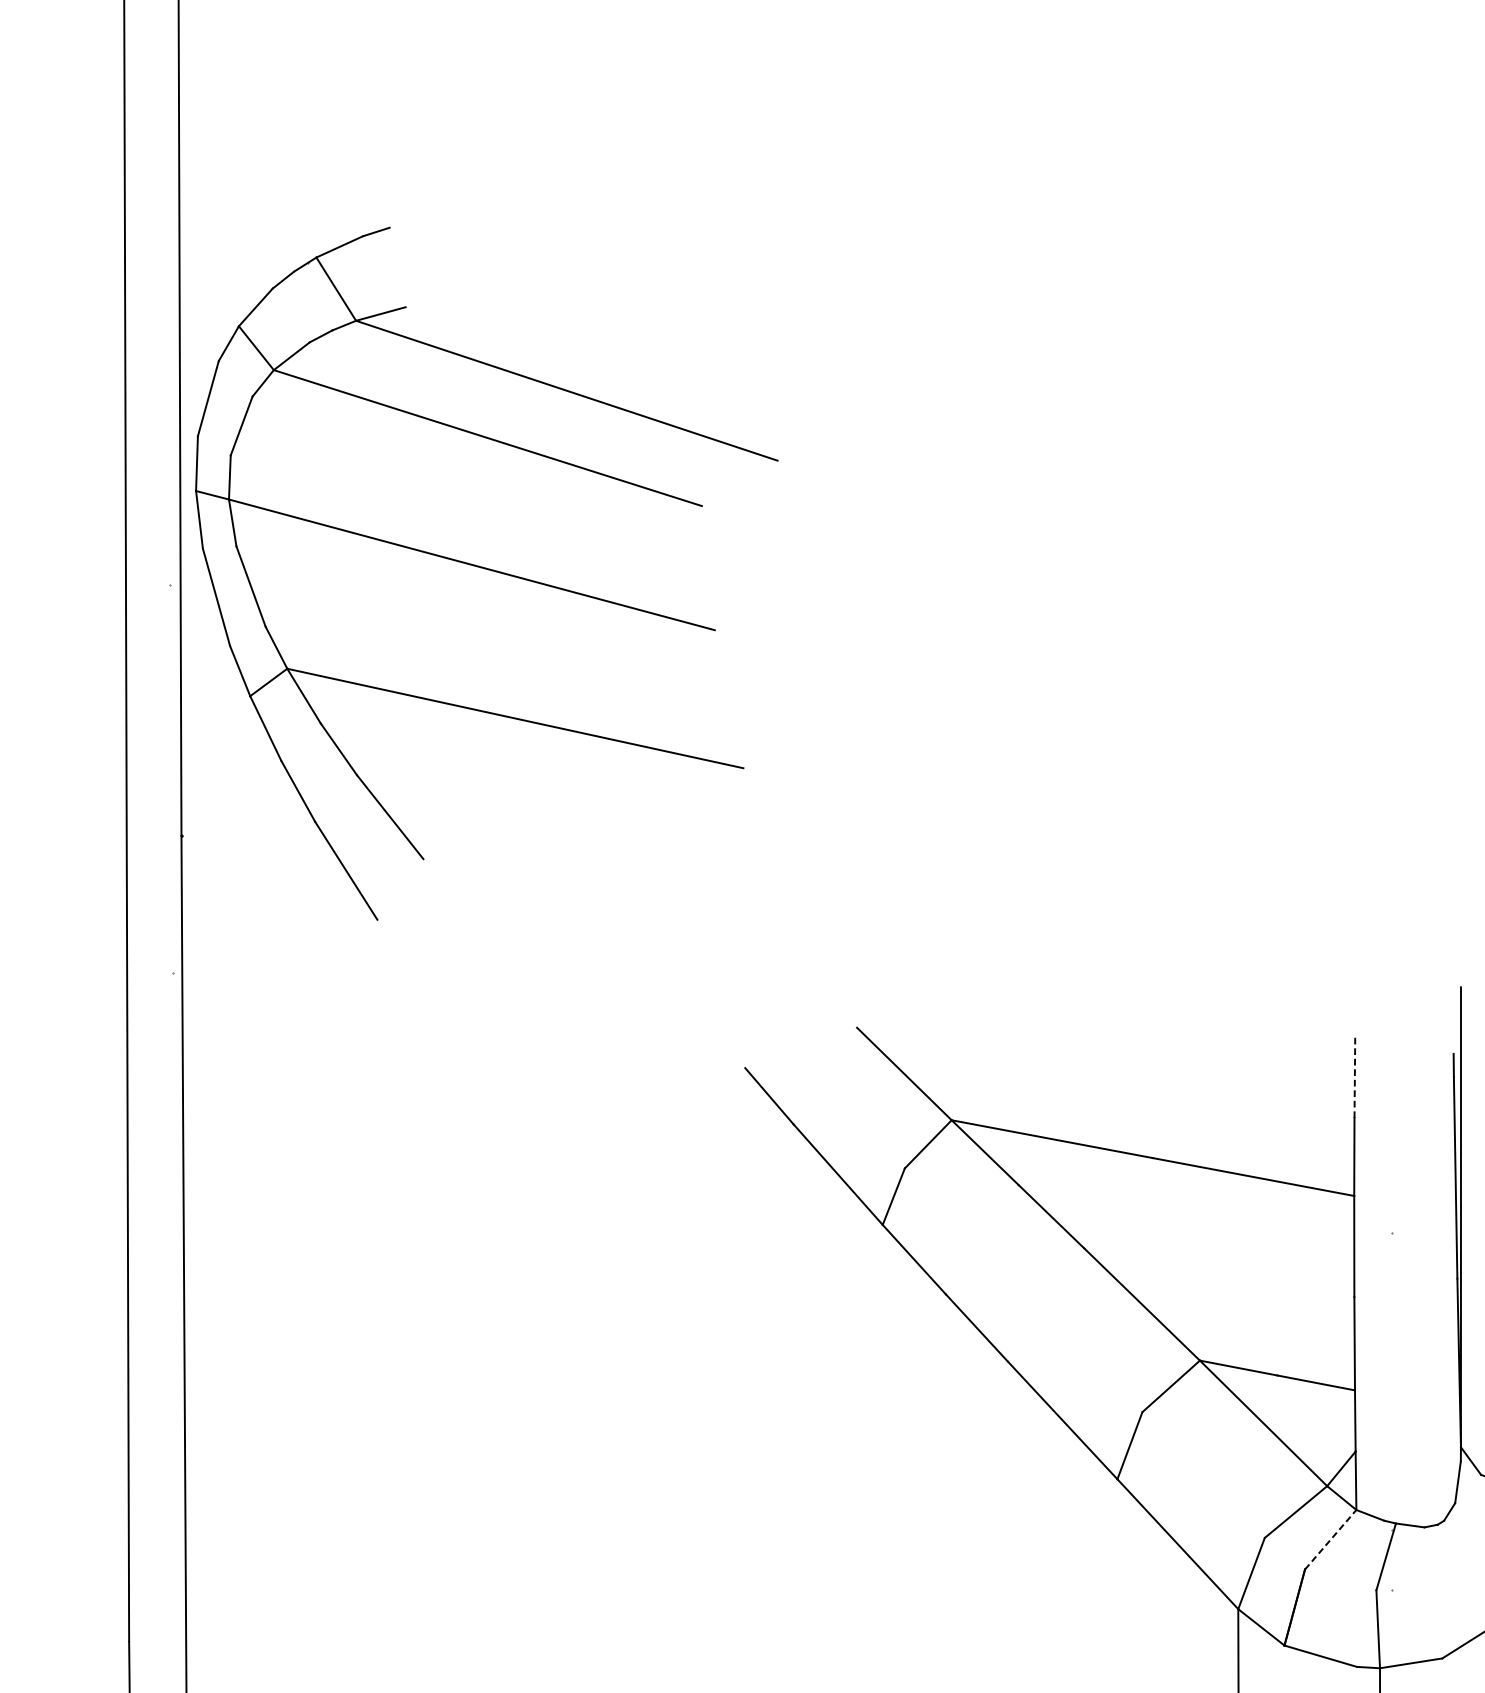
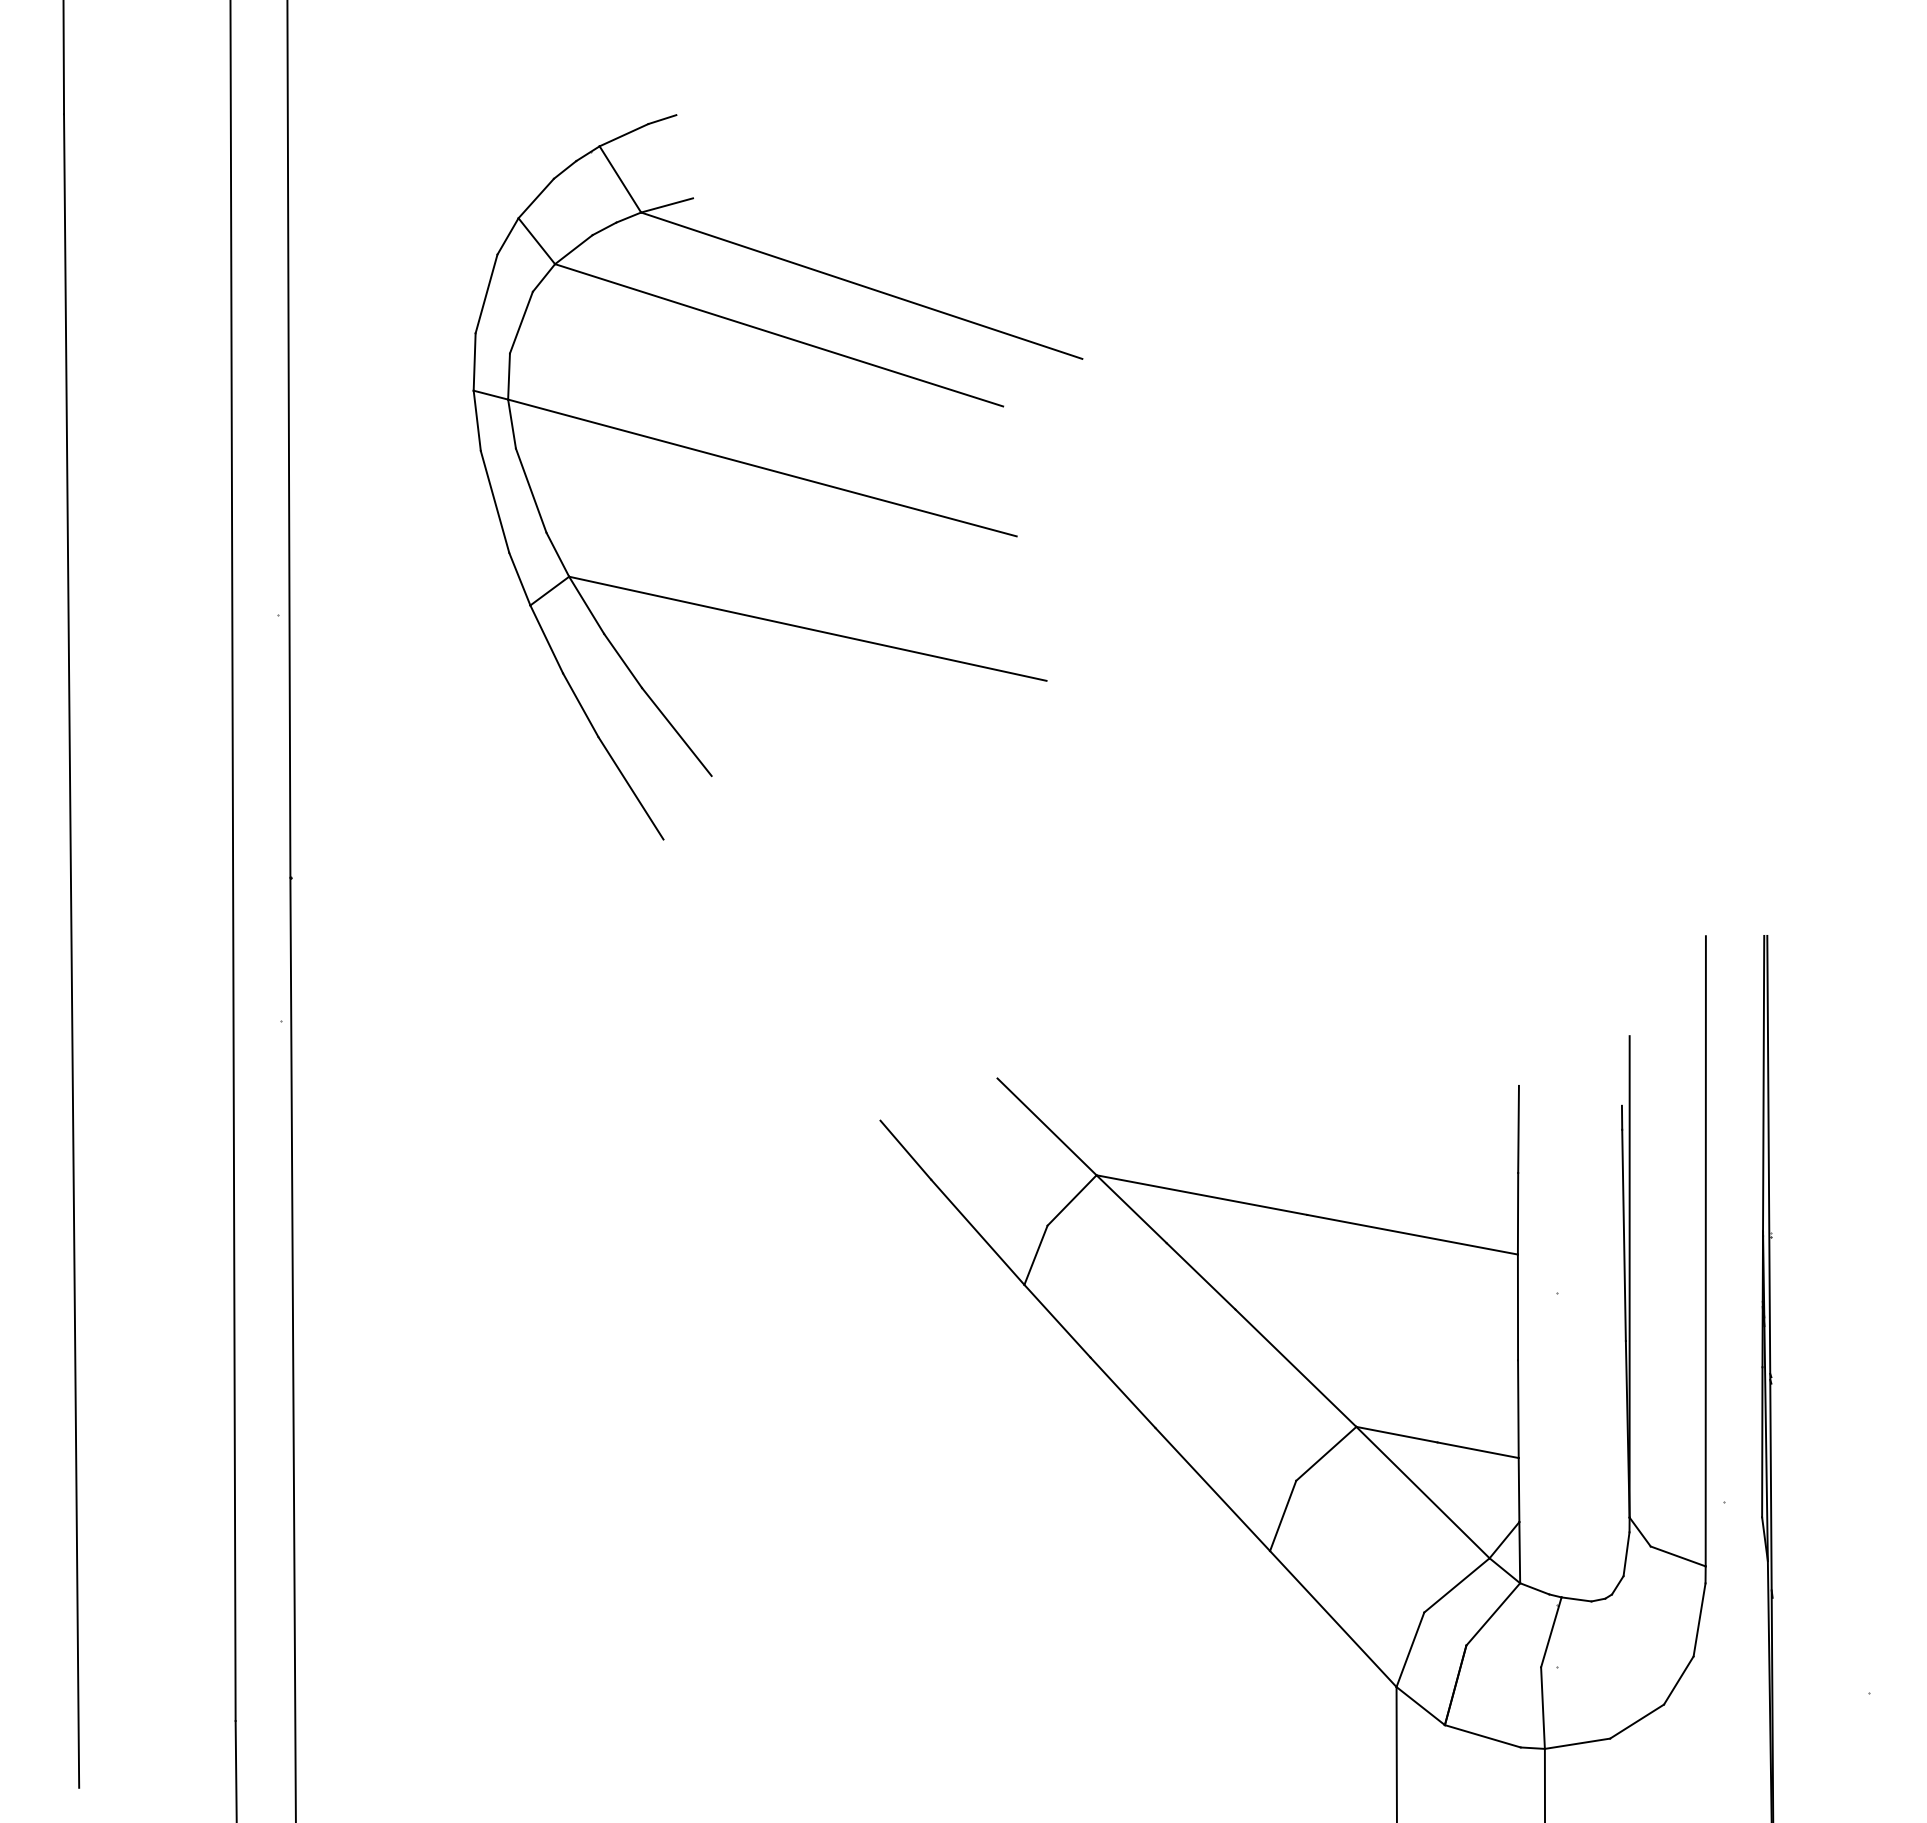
part: (486, 573) -> (777, 477), moved
line: (1354, 1076) -> (1518, 1129), dashed -> solid
line: (1330, 1539) -> (1493, 1614), dashed -> solid

